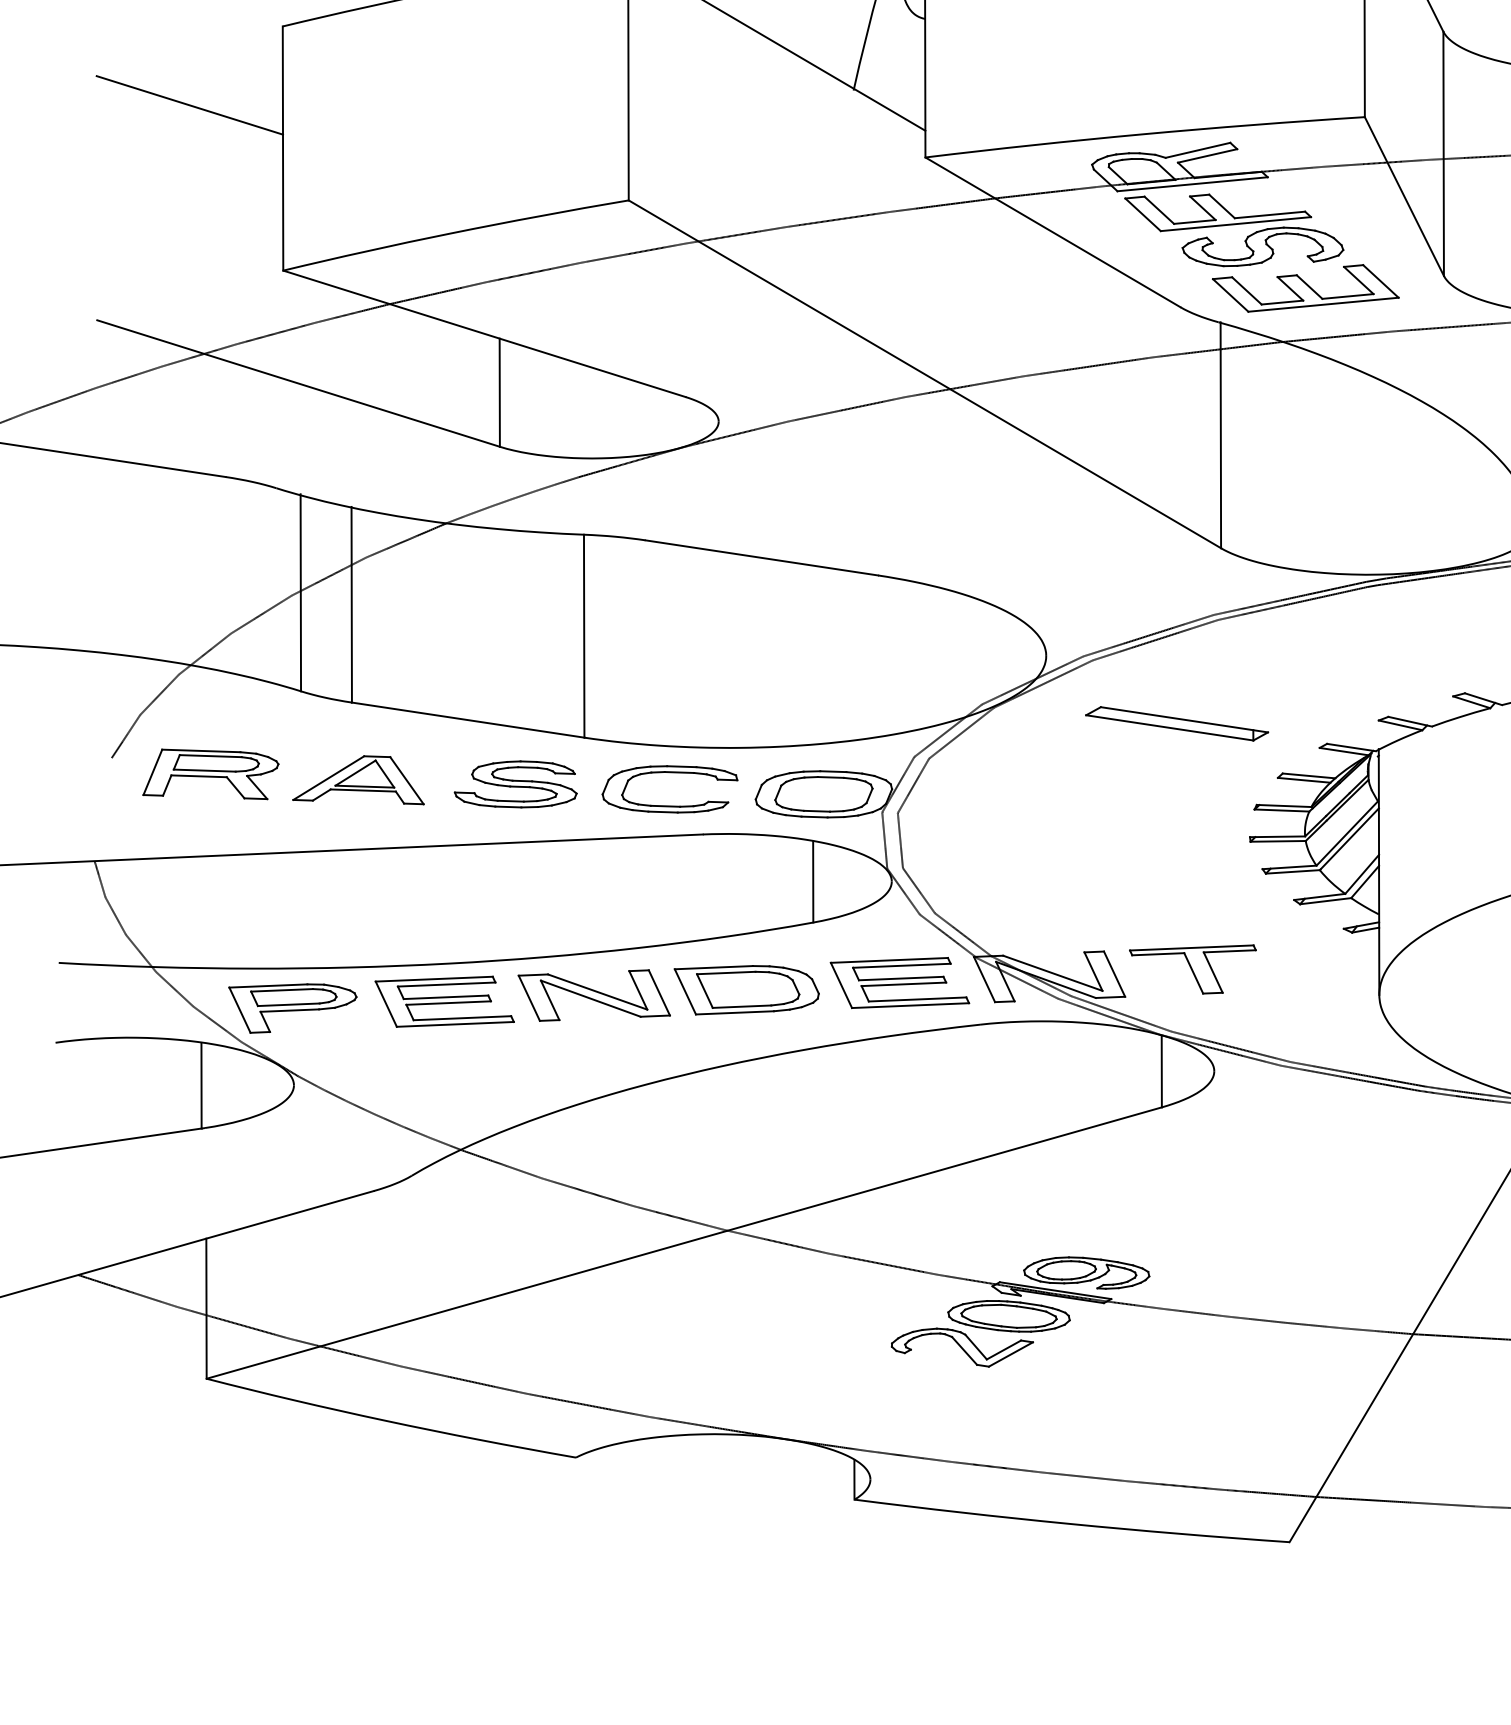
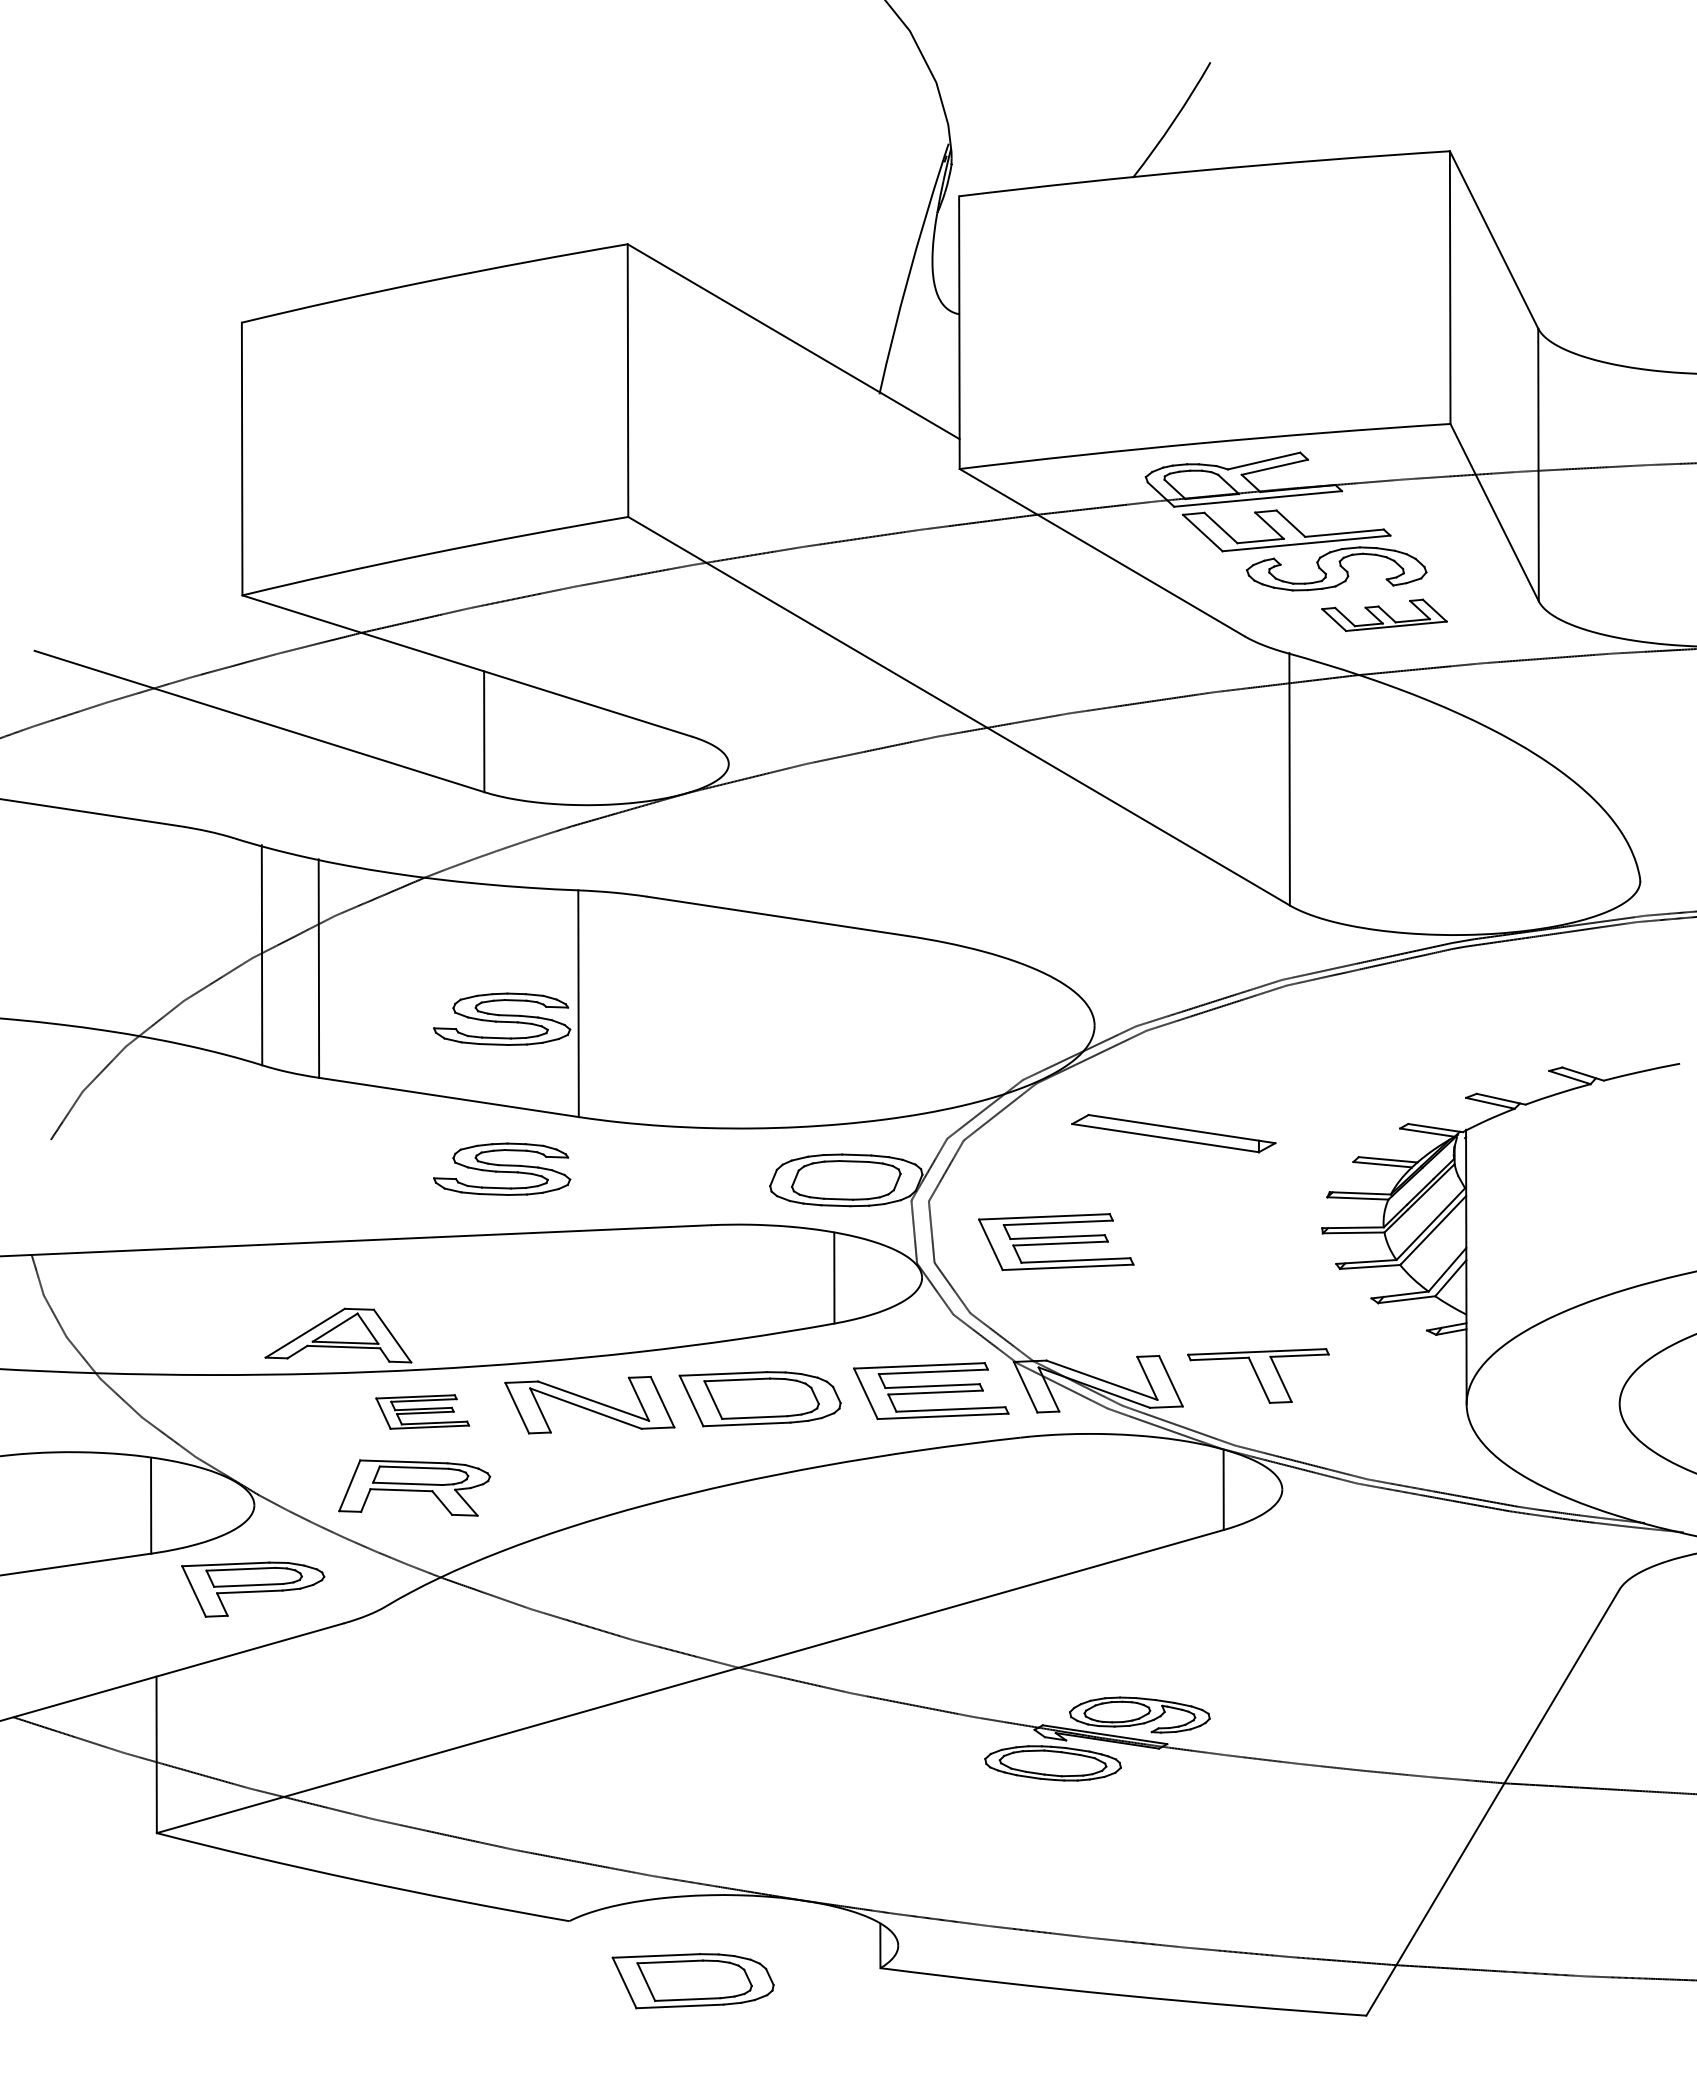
line: (190, 105) -> (138, 410), removed
part: (1305, 288) -> (1384, 615), size x0.6
part: (516, 649) -> (502, 1018), added
part: (1176, 723) -> (1173, 1133), moved
part: (670, 772) -> (674, 1156), removed
part: (210, 773) -> (414, 1487), moved
part: (358, 780) -> (338, 1335), moved
part: (1012, 849) -> (1056, 1242), added
part: (444, 1001) -> (422, 1411), size x0.6
part: (293, 1008) -> (253, 1589), moved
part: (961, 1347) -> (1000, 1798), removed
part: (686, 1511) -> (692, 1981), added

